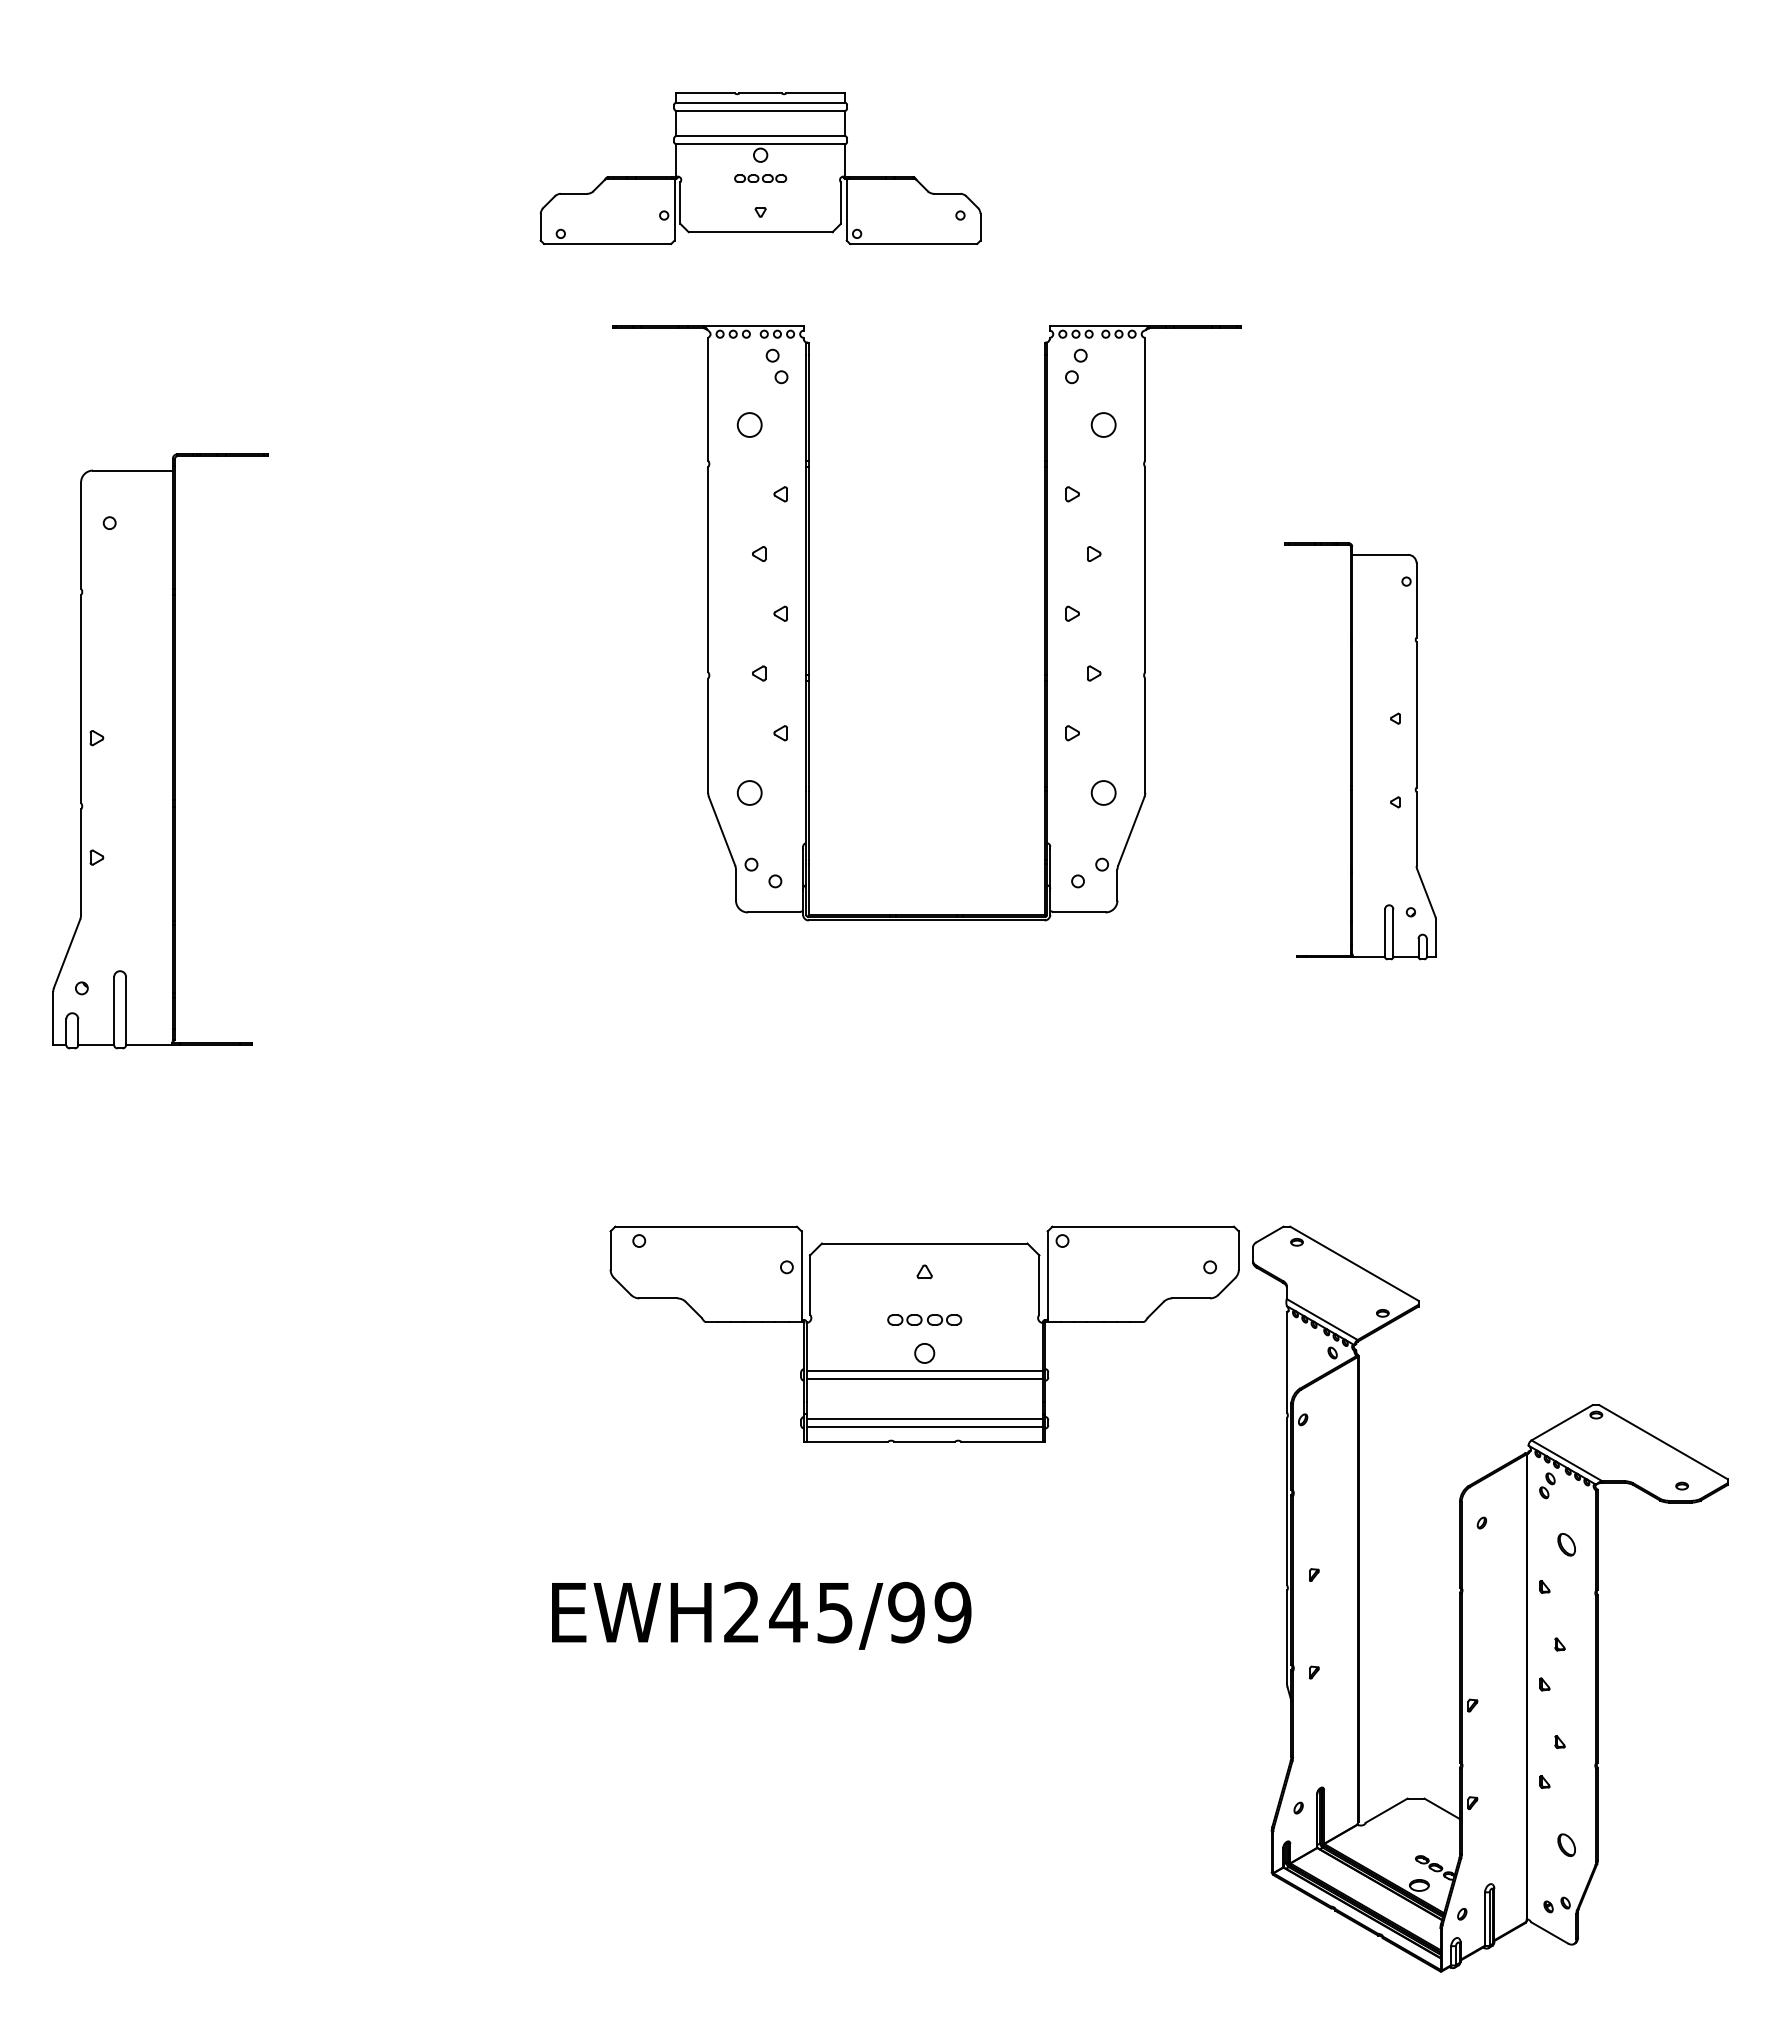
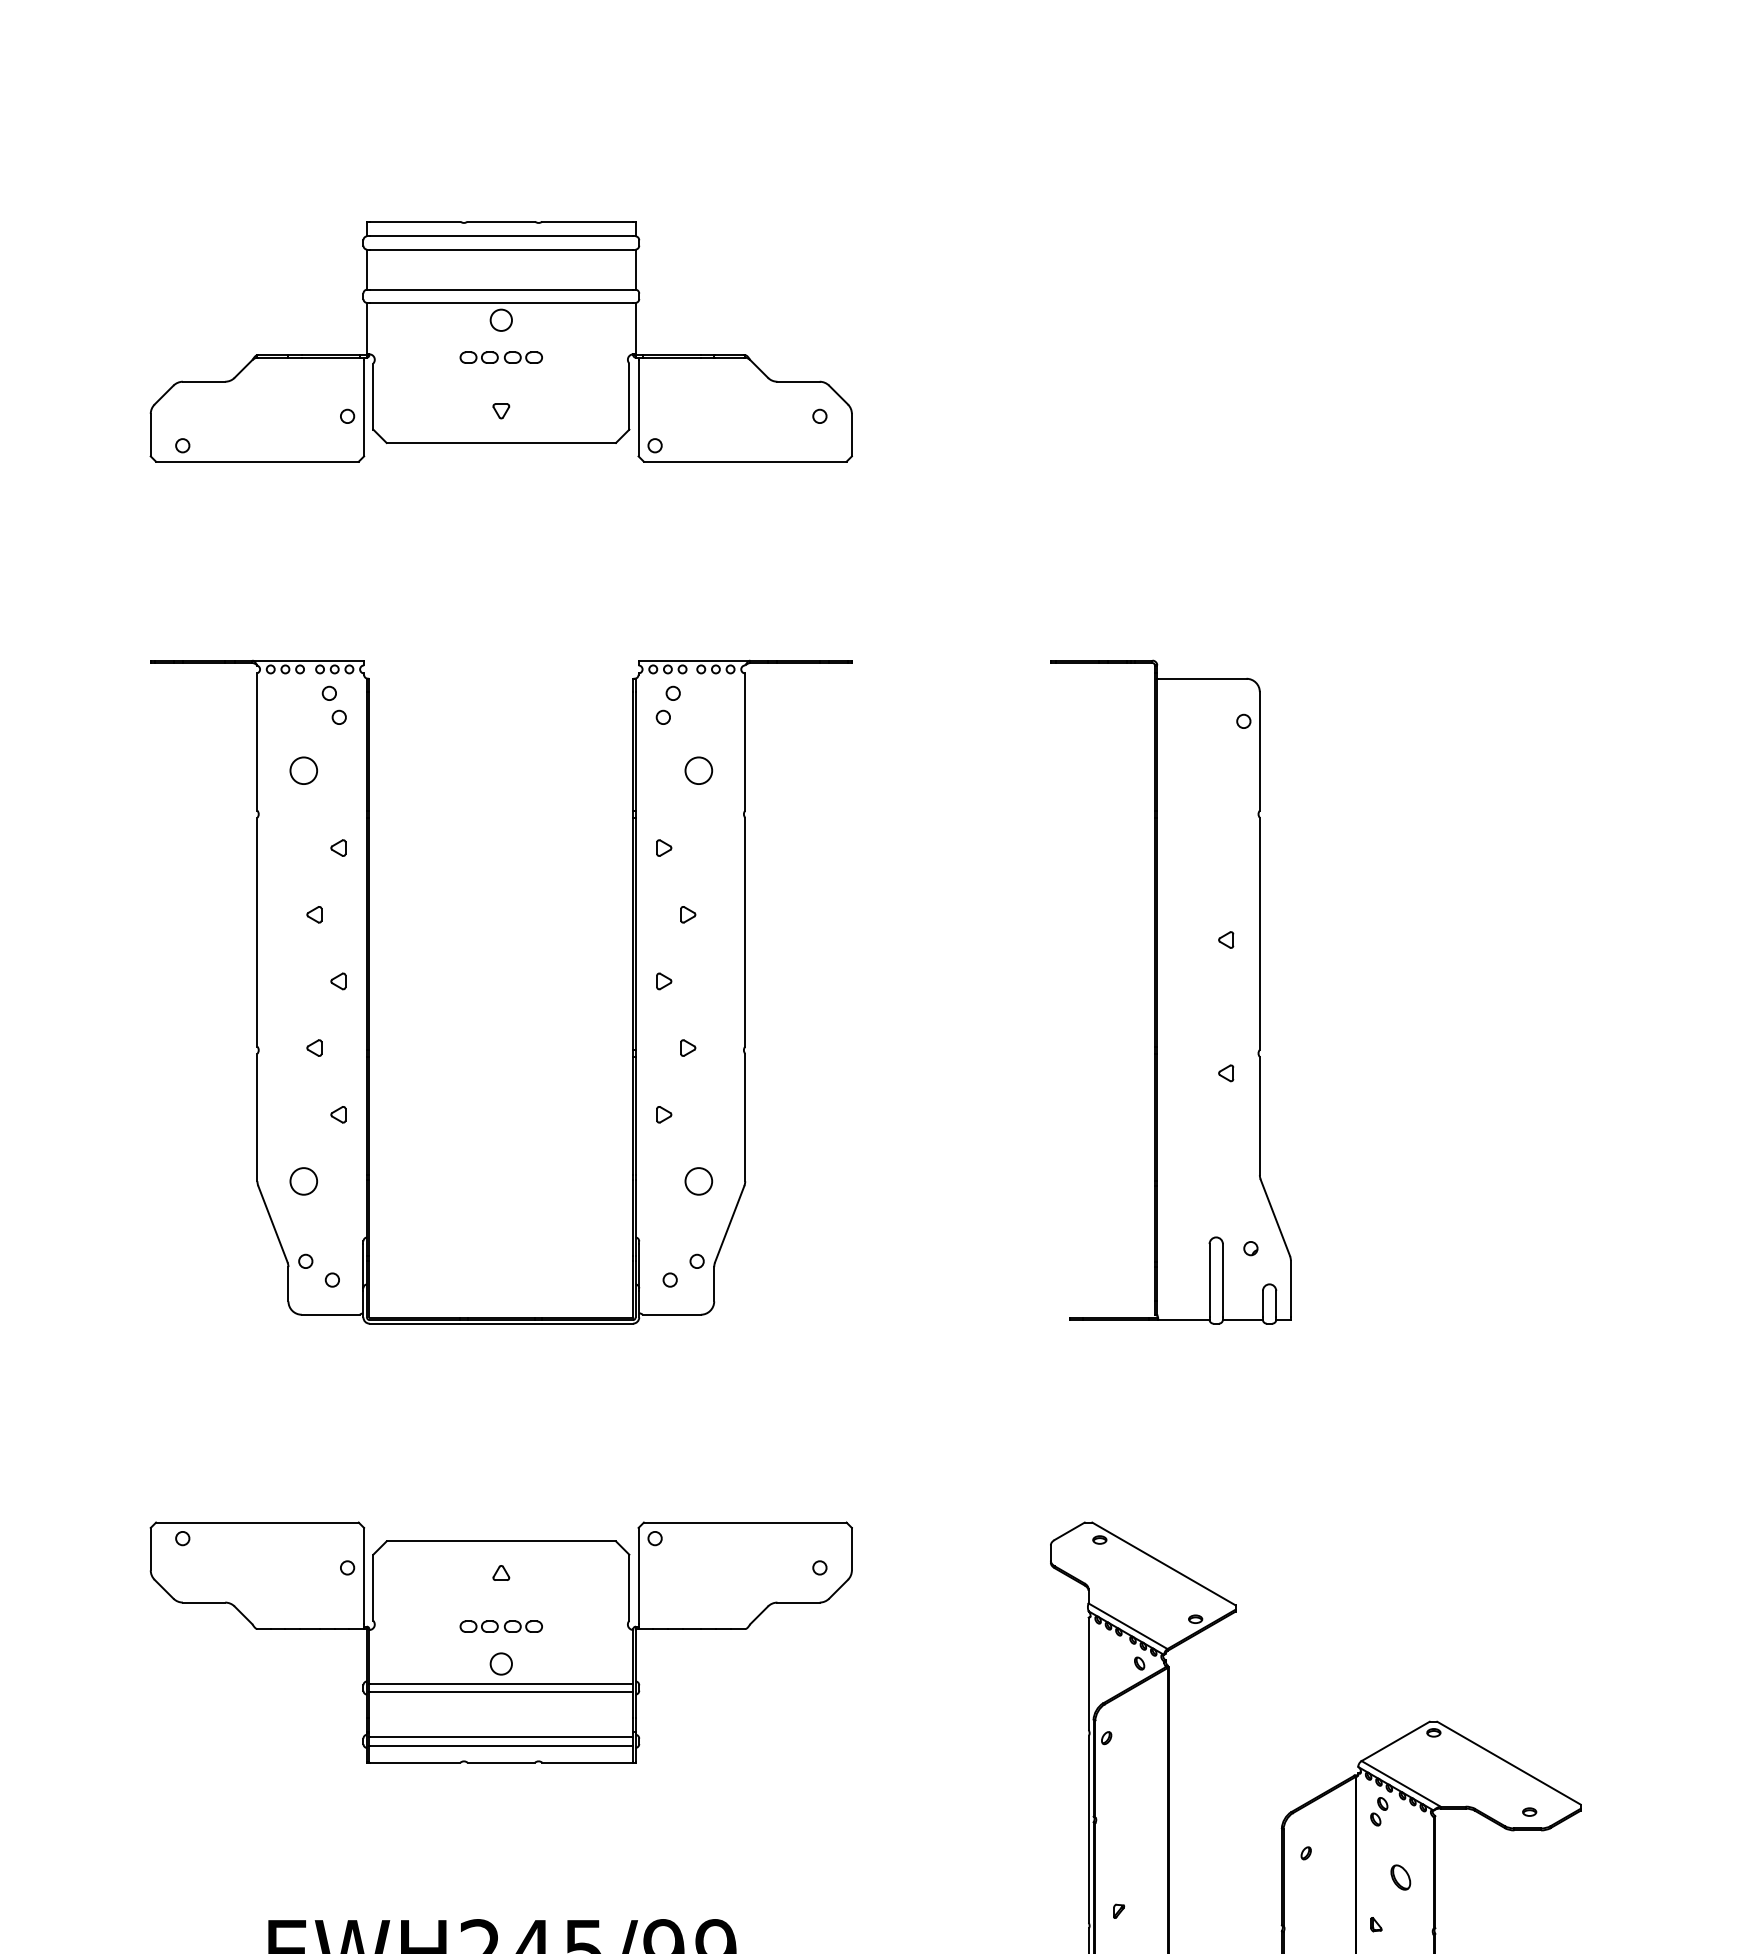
part: (760, 168) -> (501, 341), size x1.43
part: (809, 623) -> (370, 992), moved
part: (1360, 751) -> (1170, 992), size x1.43
part: (924, 1333) -> (501, 1641), moved

